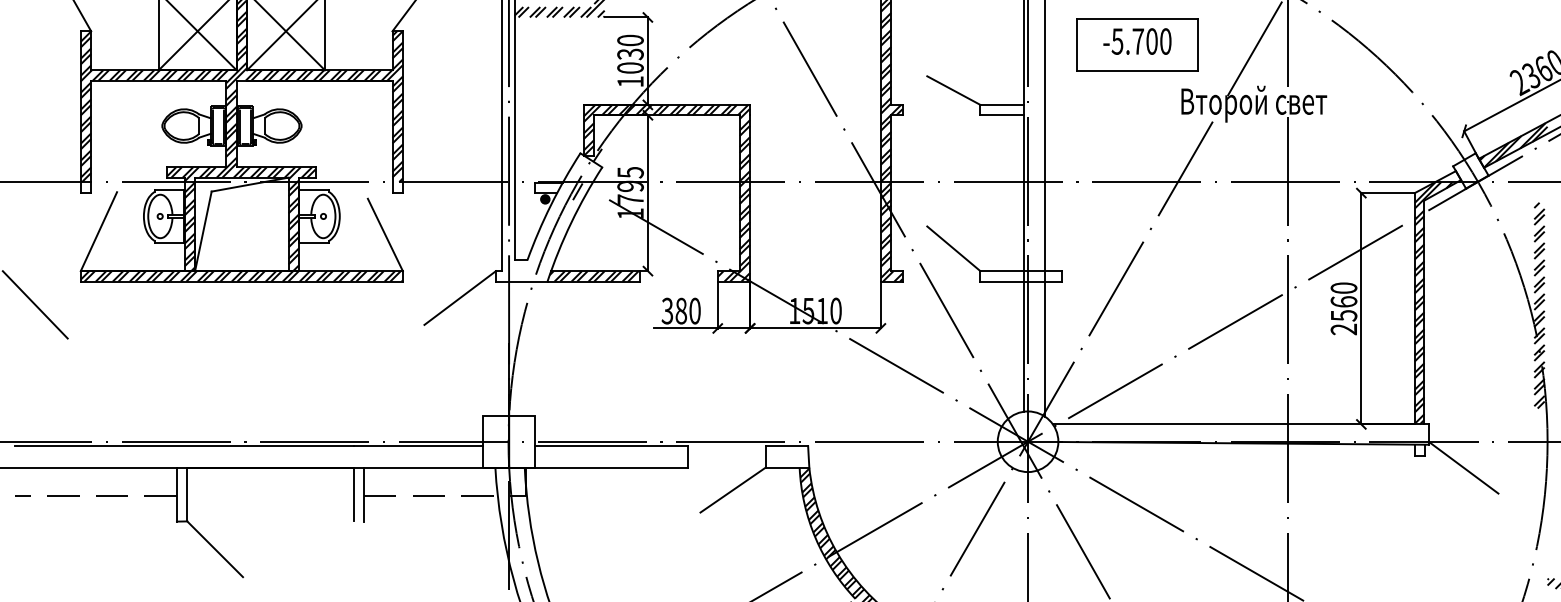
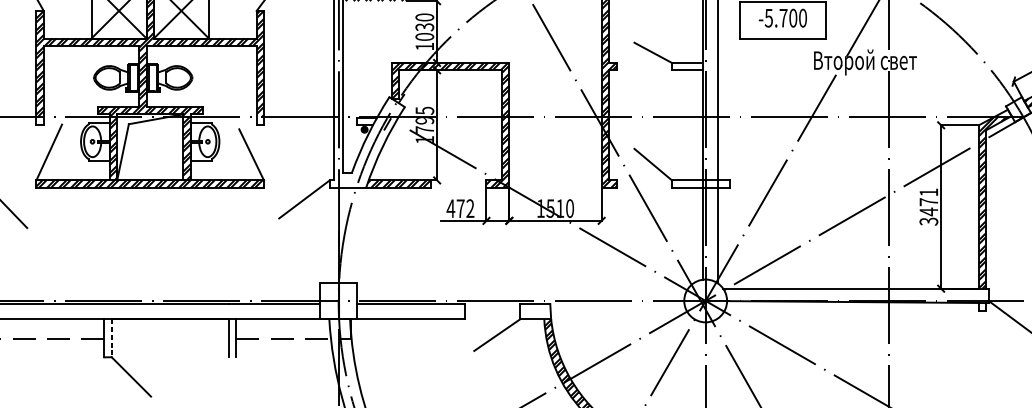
text: (1343, 308) -> (928, 206), 2560 -> 3471
text: (680, 310) -> (460, 208), 380 -> 472
line: (187, 494) -> (111, 338), solid -> dashed

